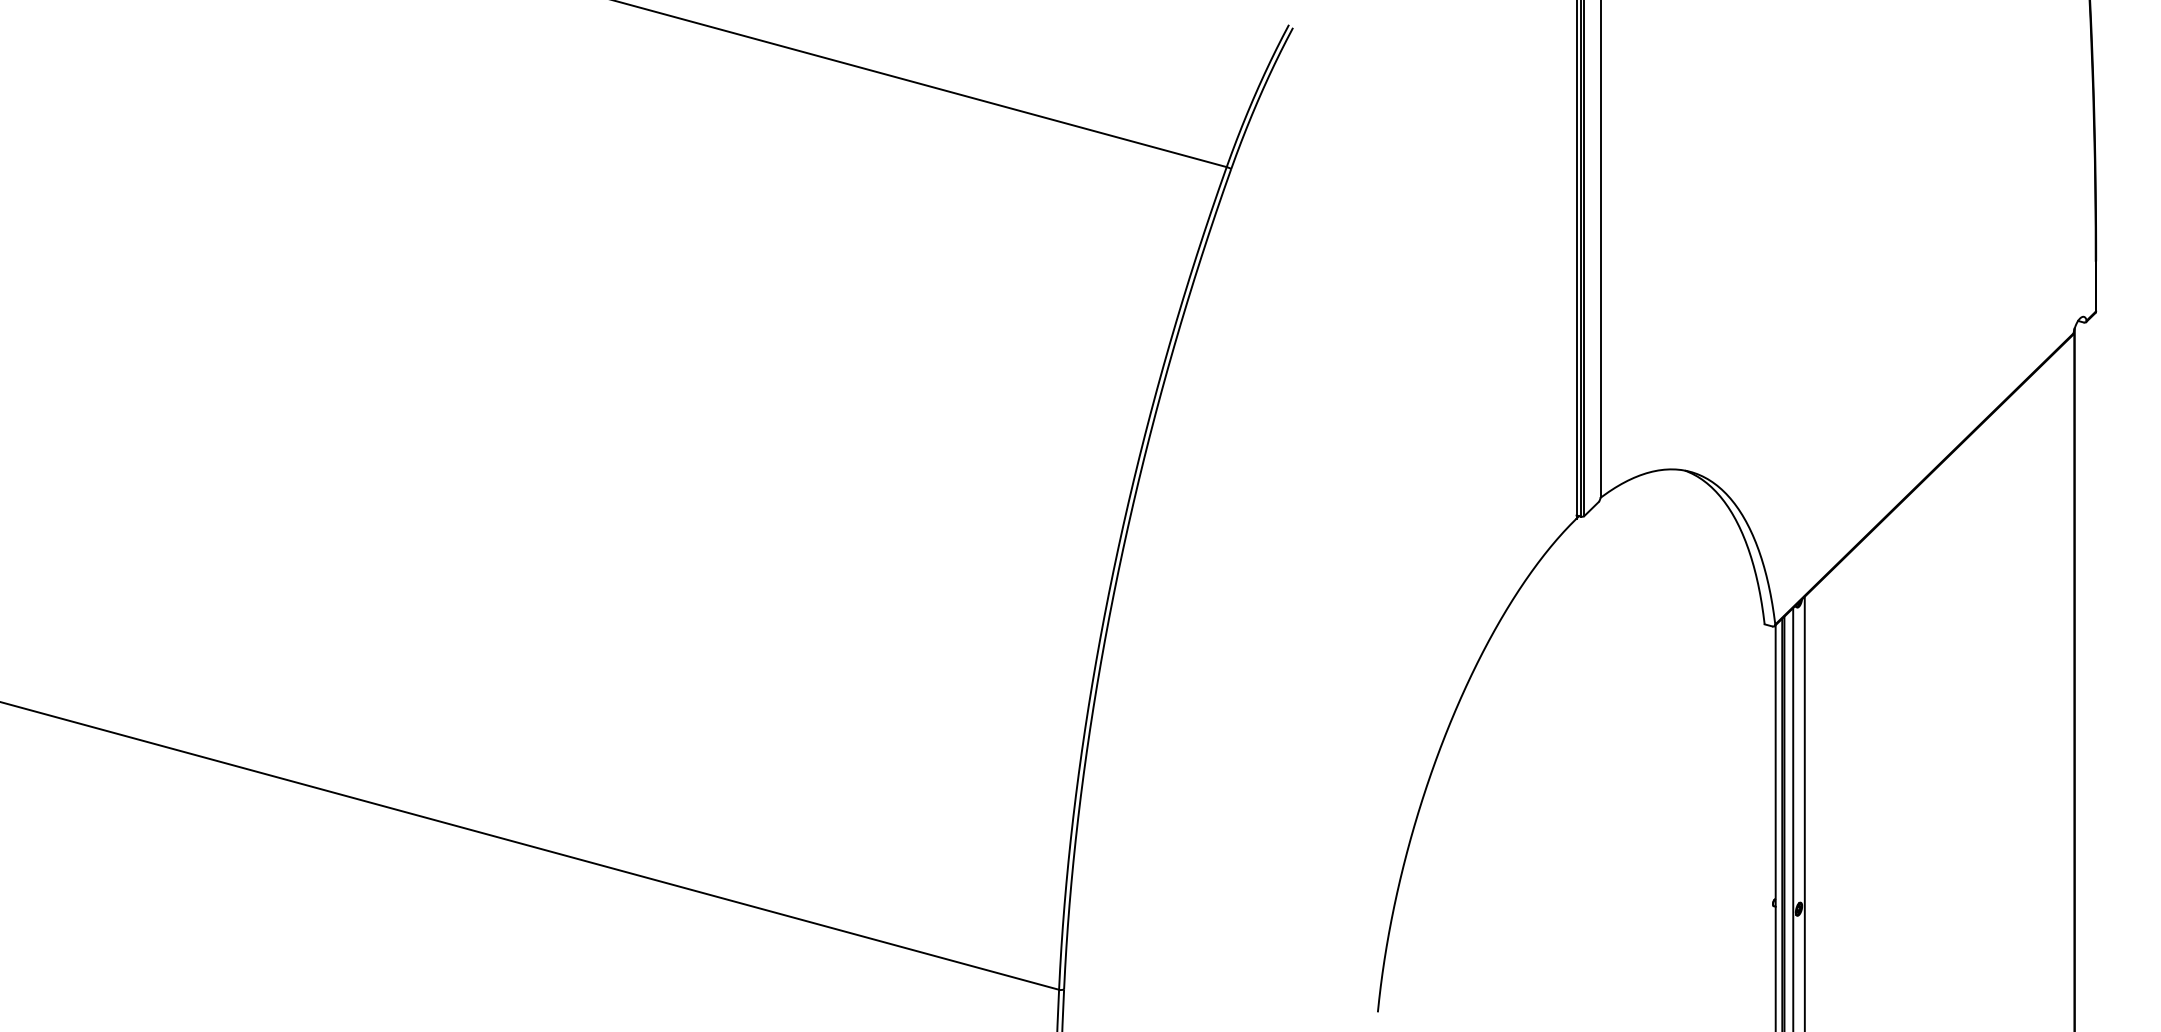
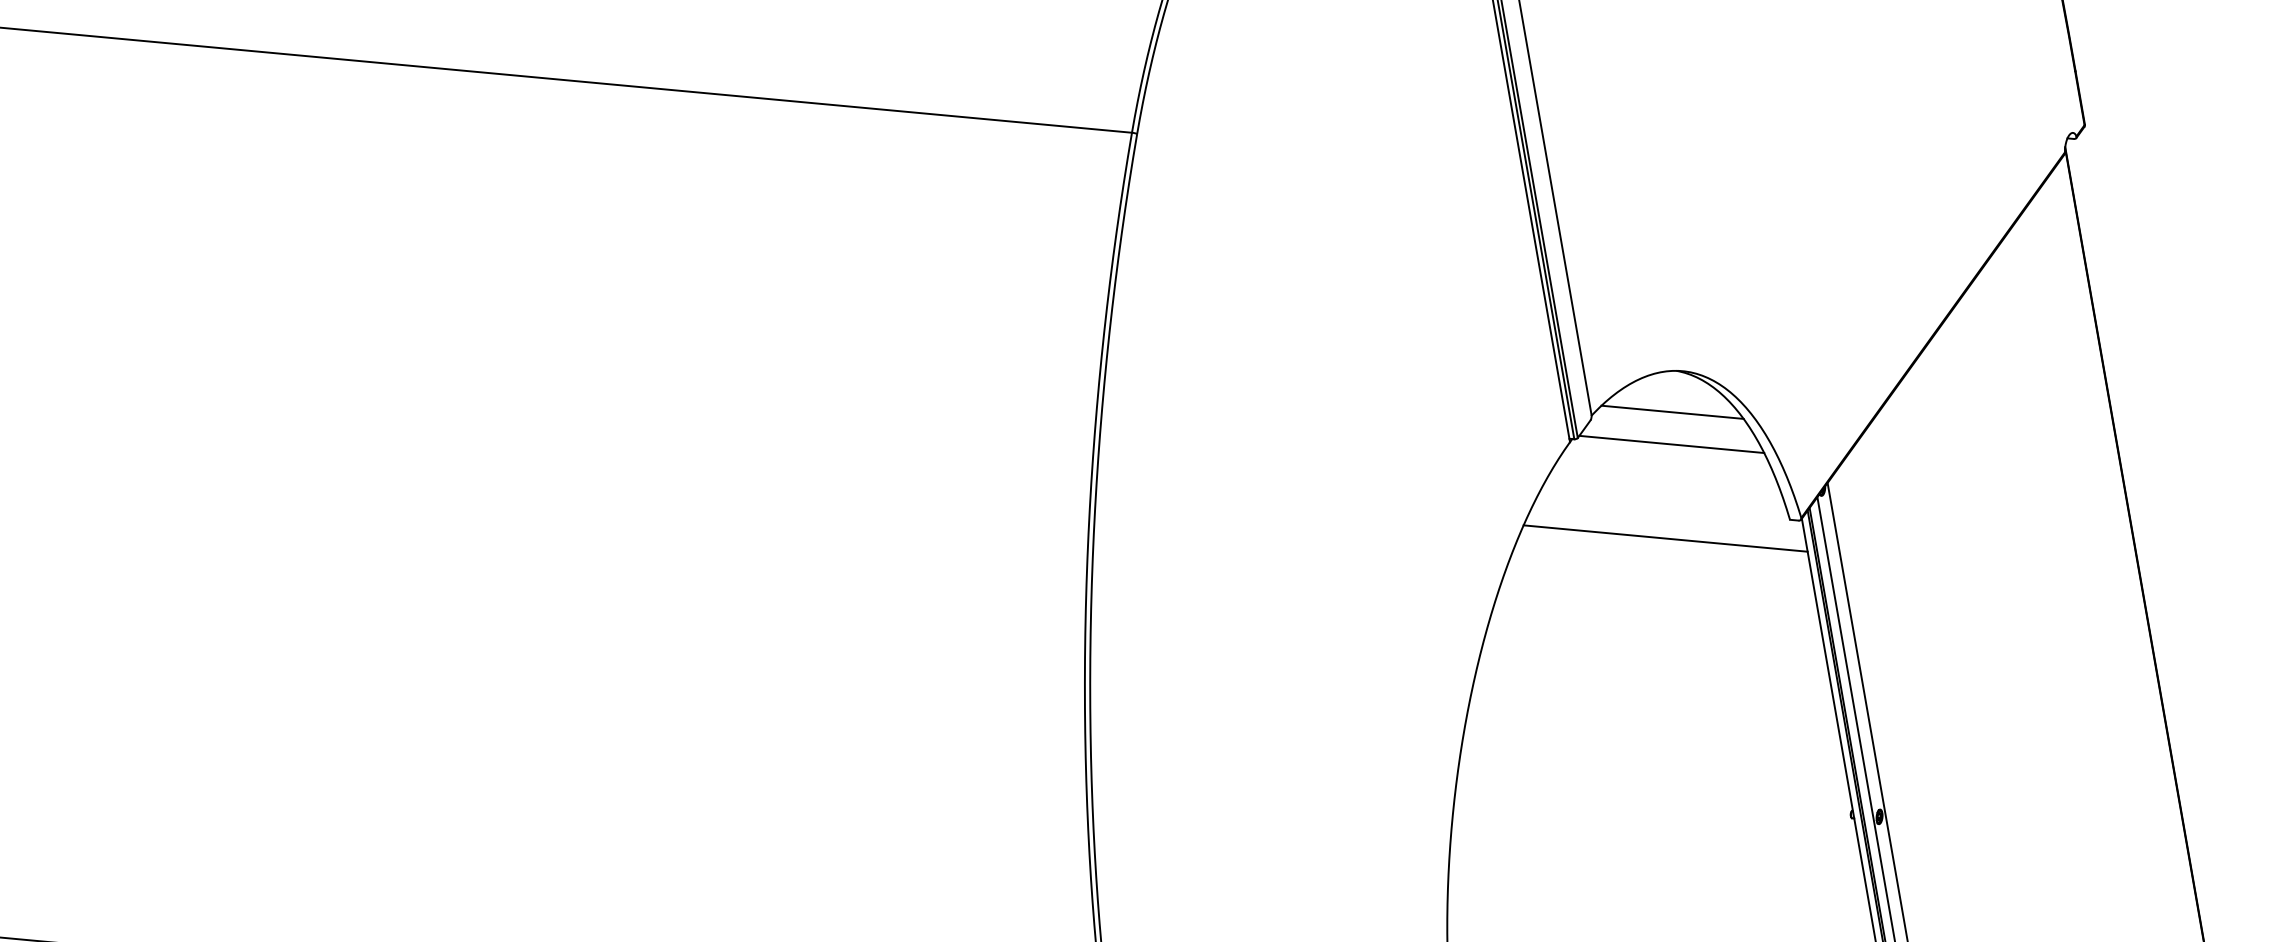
line: (1674, 507) -> (1672, 412), added
line: (1668, 536) -> (1671, 444), added
line: (1648, 621) -> (1665, 538), added

